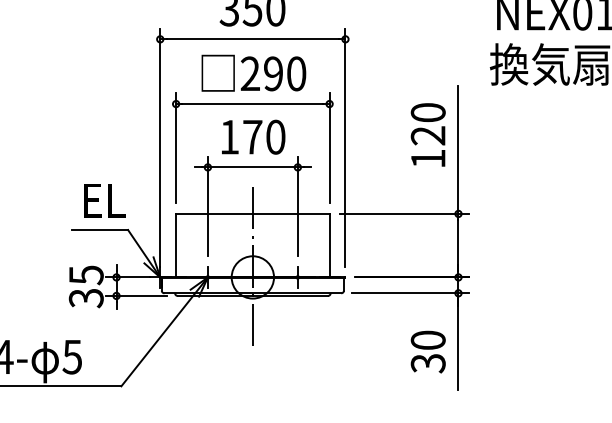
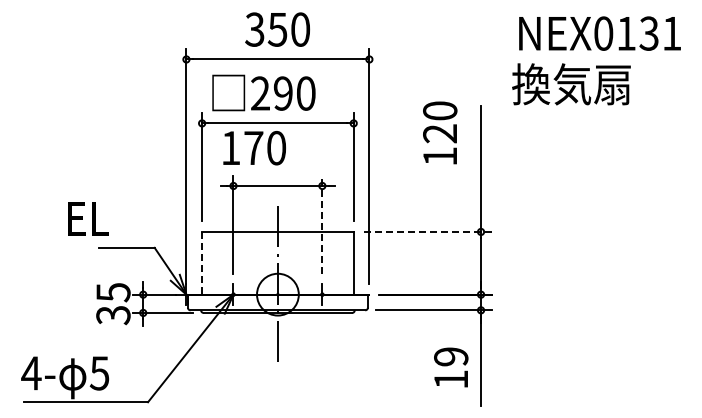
text: (253, 72) -> (263, 92), moved
text: (428, 134) -> (440, 132), moved
text: (253, 137) -> (254, 148), moved
text: (104, 200) -> (88, 218), moved
line: (297, 206) -> (322, 224), solid -> dashed
line: (404, 213) -> (427, 231), solid -> dashed
line: (176, 245) -> (202, 263), solid -> dashed
text: (428, 352) -> (451, 368), 30 -> 19

